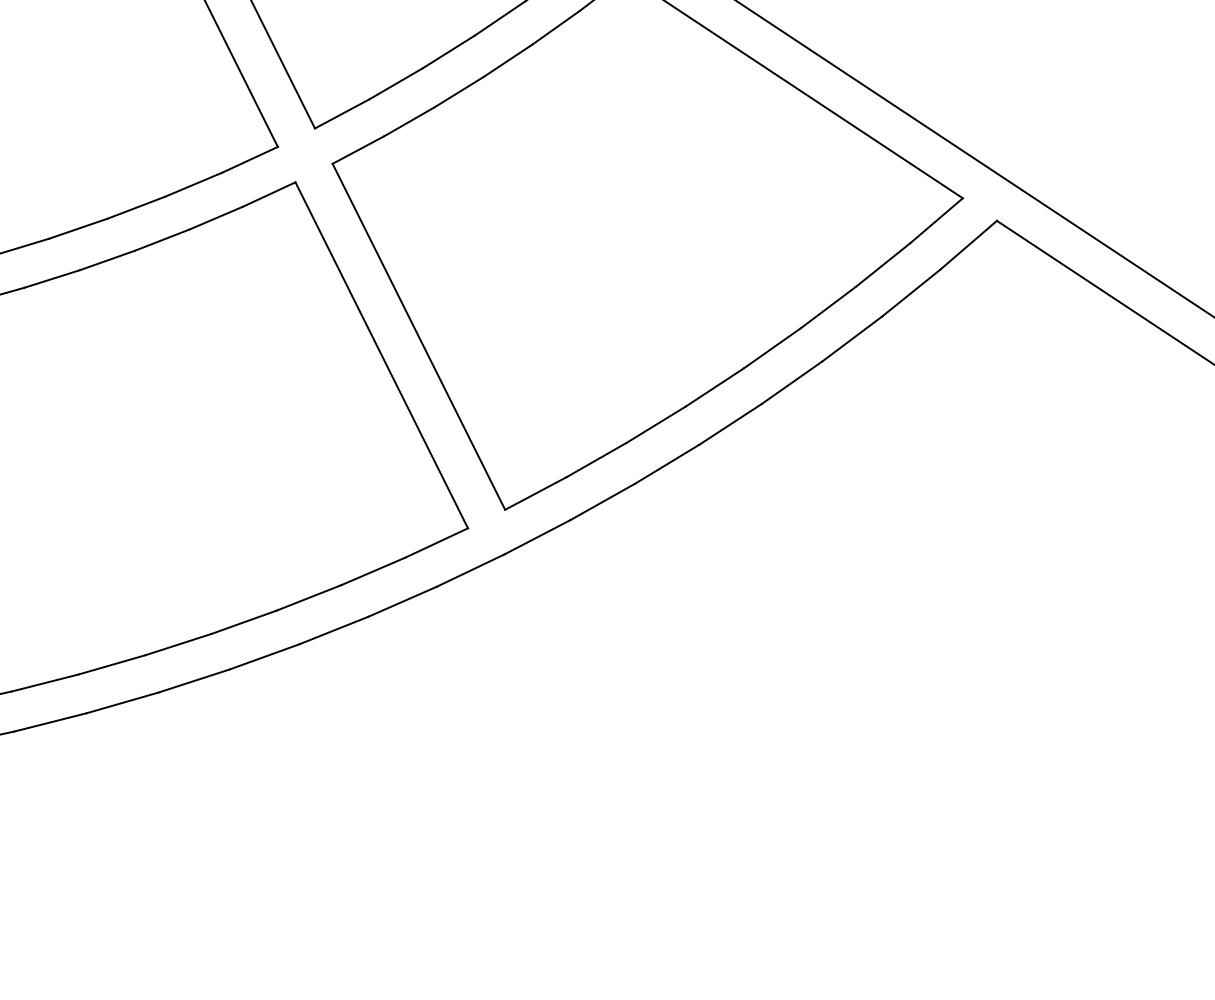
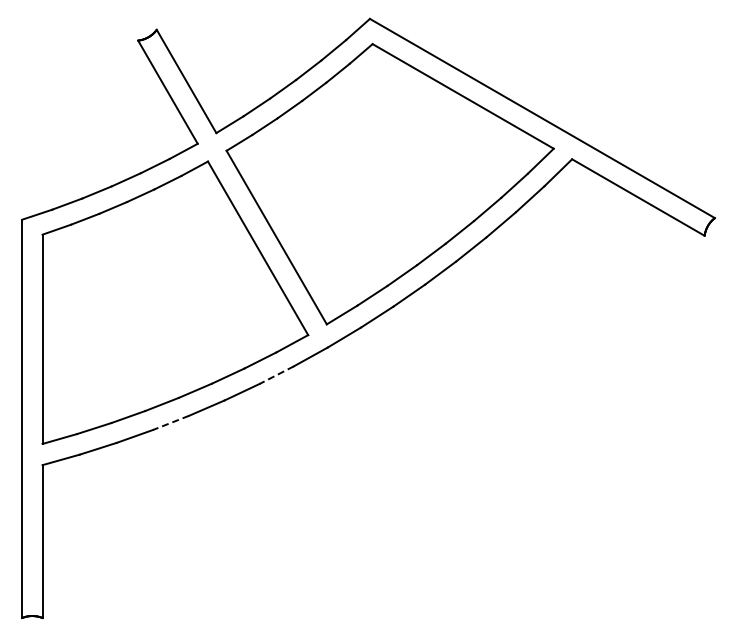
line: (402, 602) -> (276, 375), solid -> dashed
line: (192, 682) -> (170, 423), solid -> dashed

